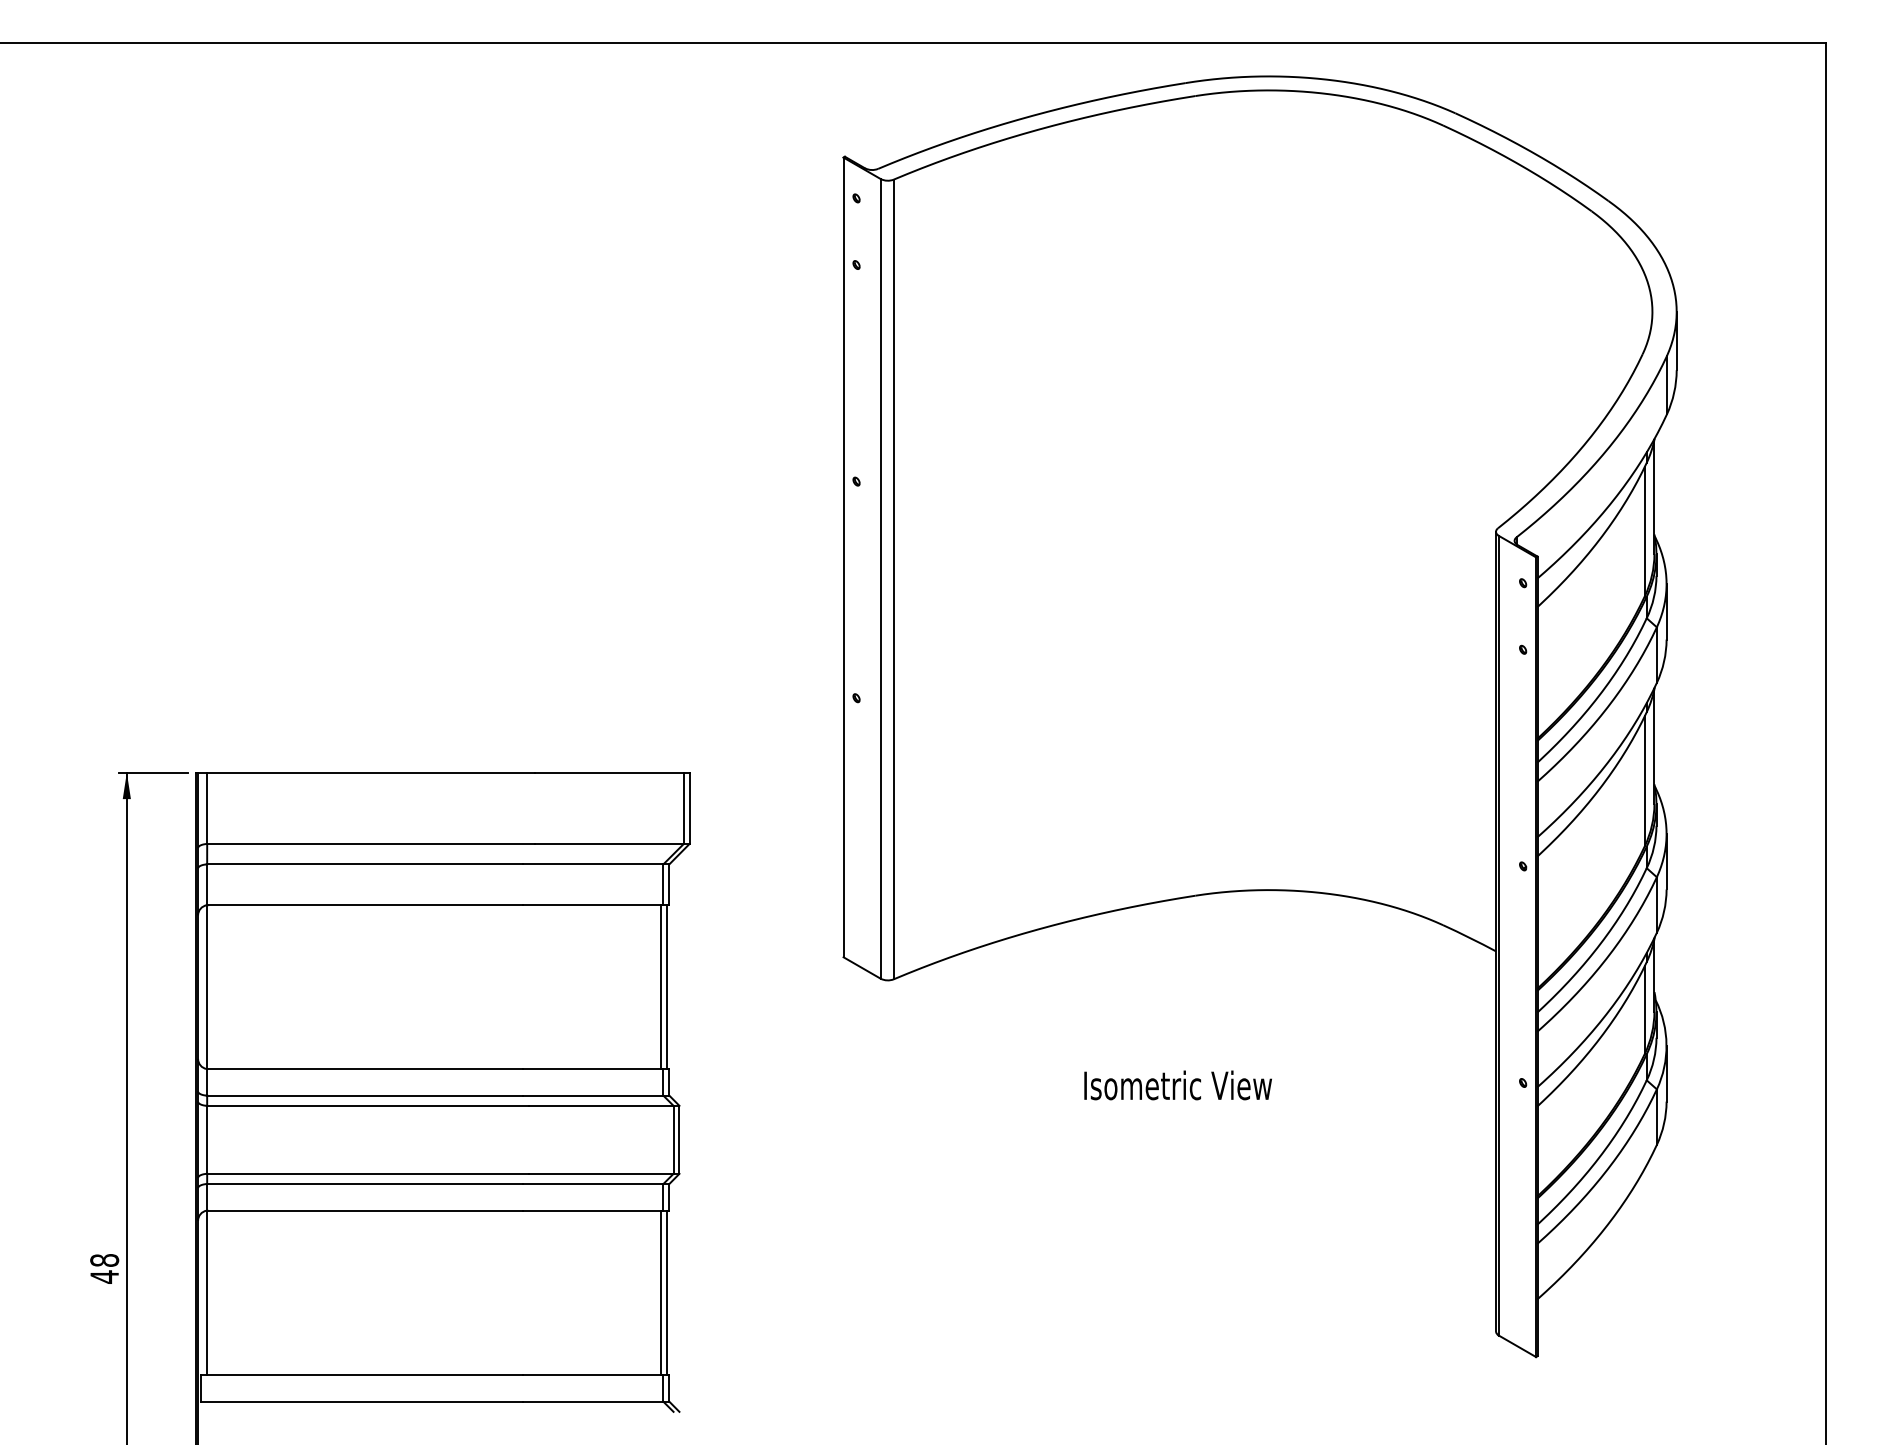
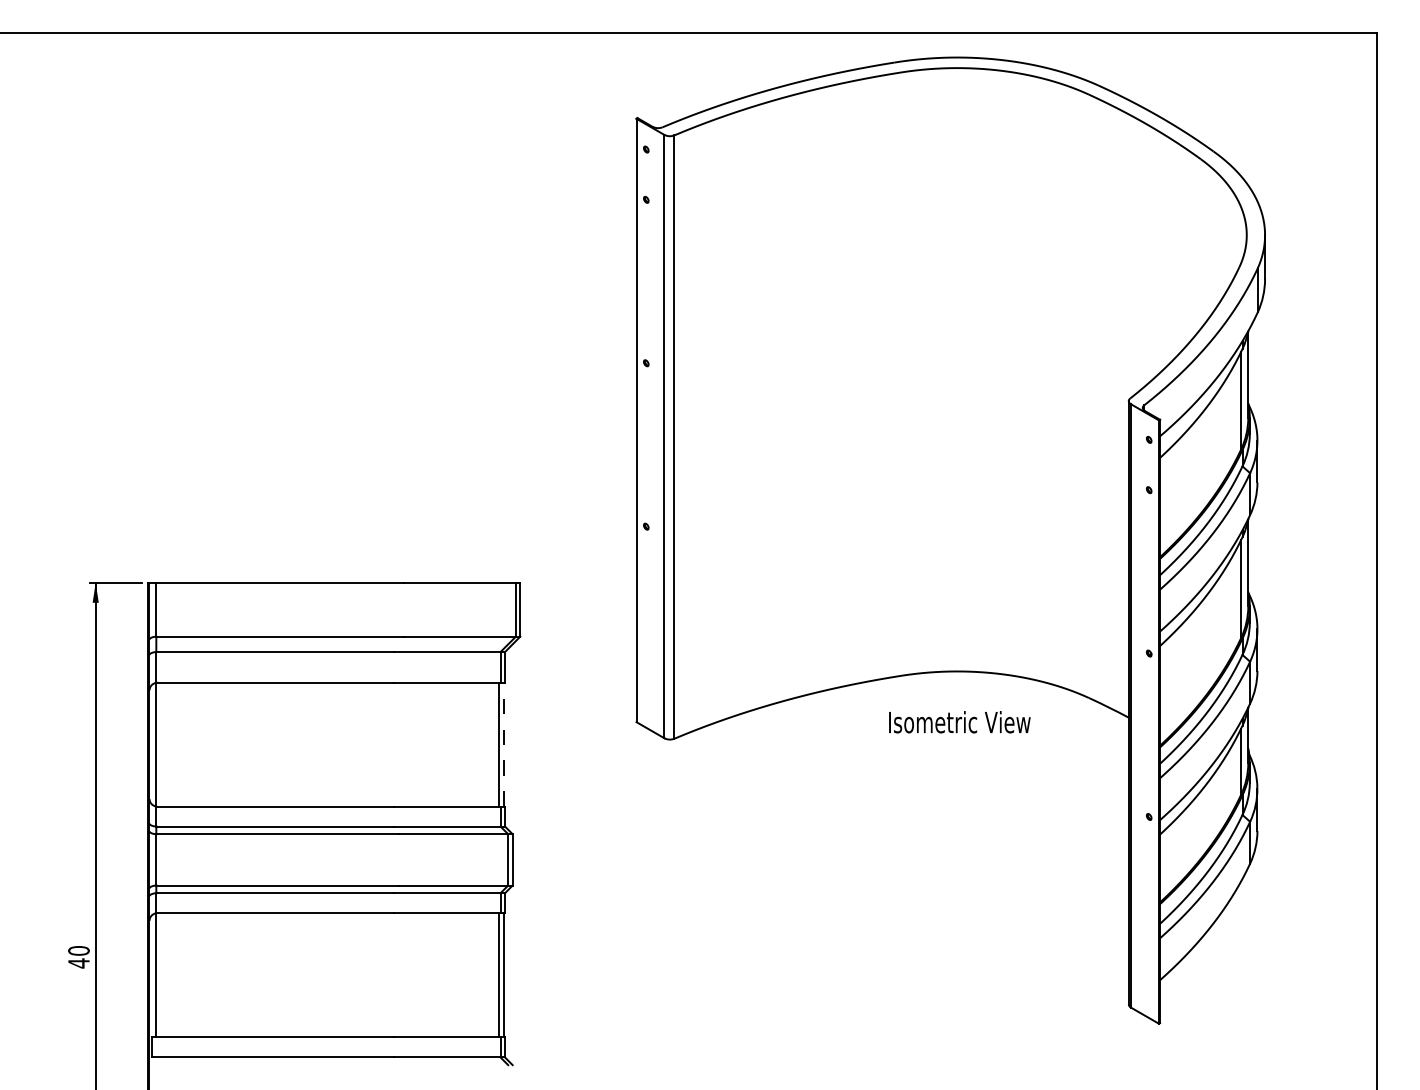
line: (667, 987) -> (503, 744), solid -> dashed
text: (1177, 1085) -> (959, 722), moved
text: (104, 1260) -> (78, 950), 48 -> 40

